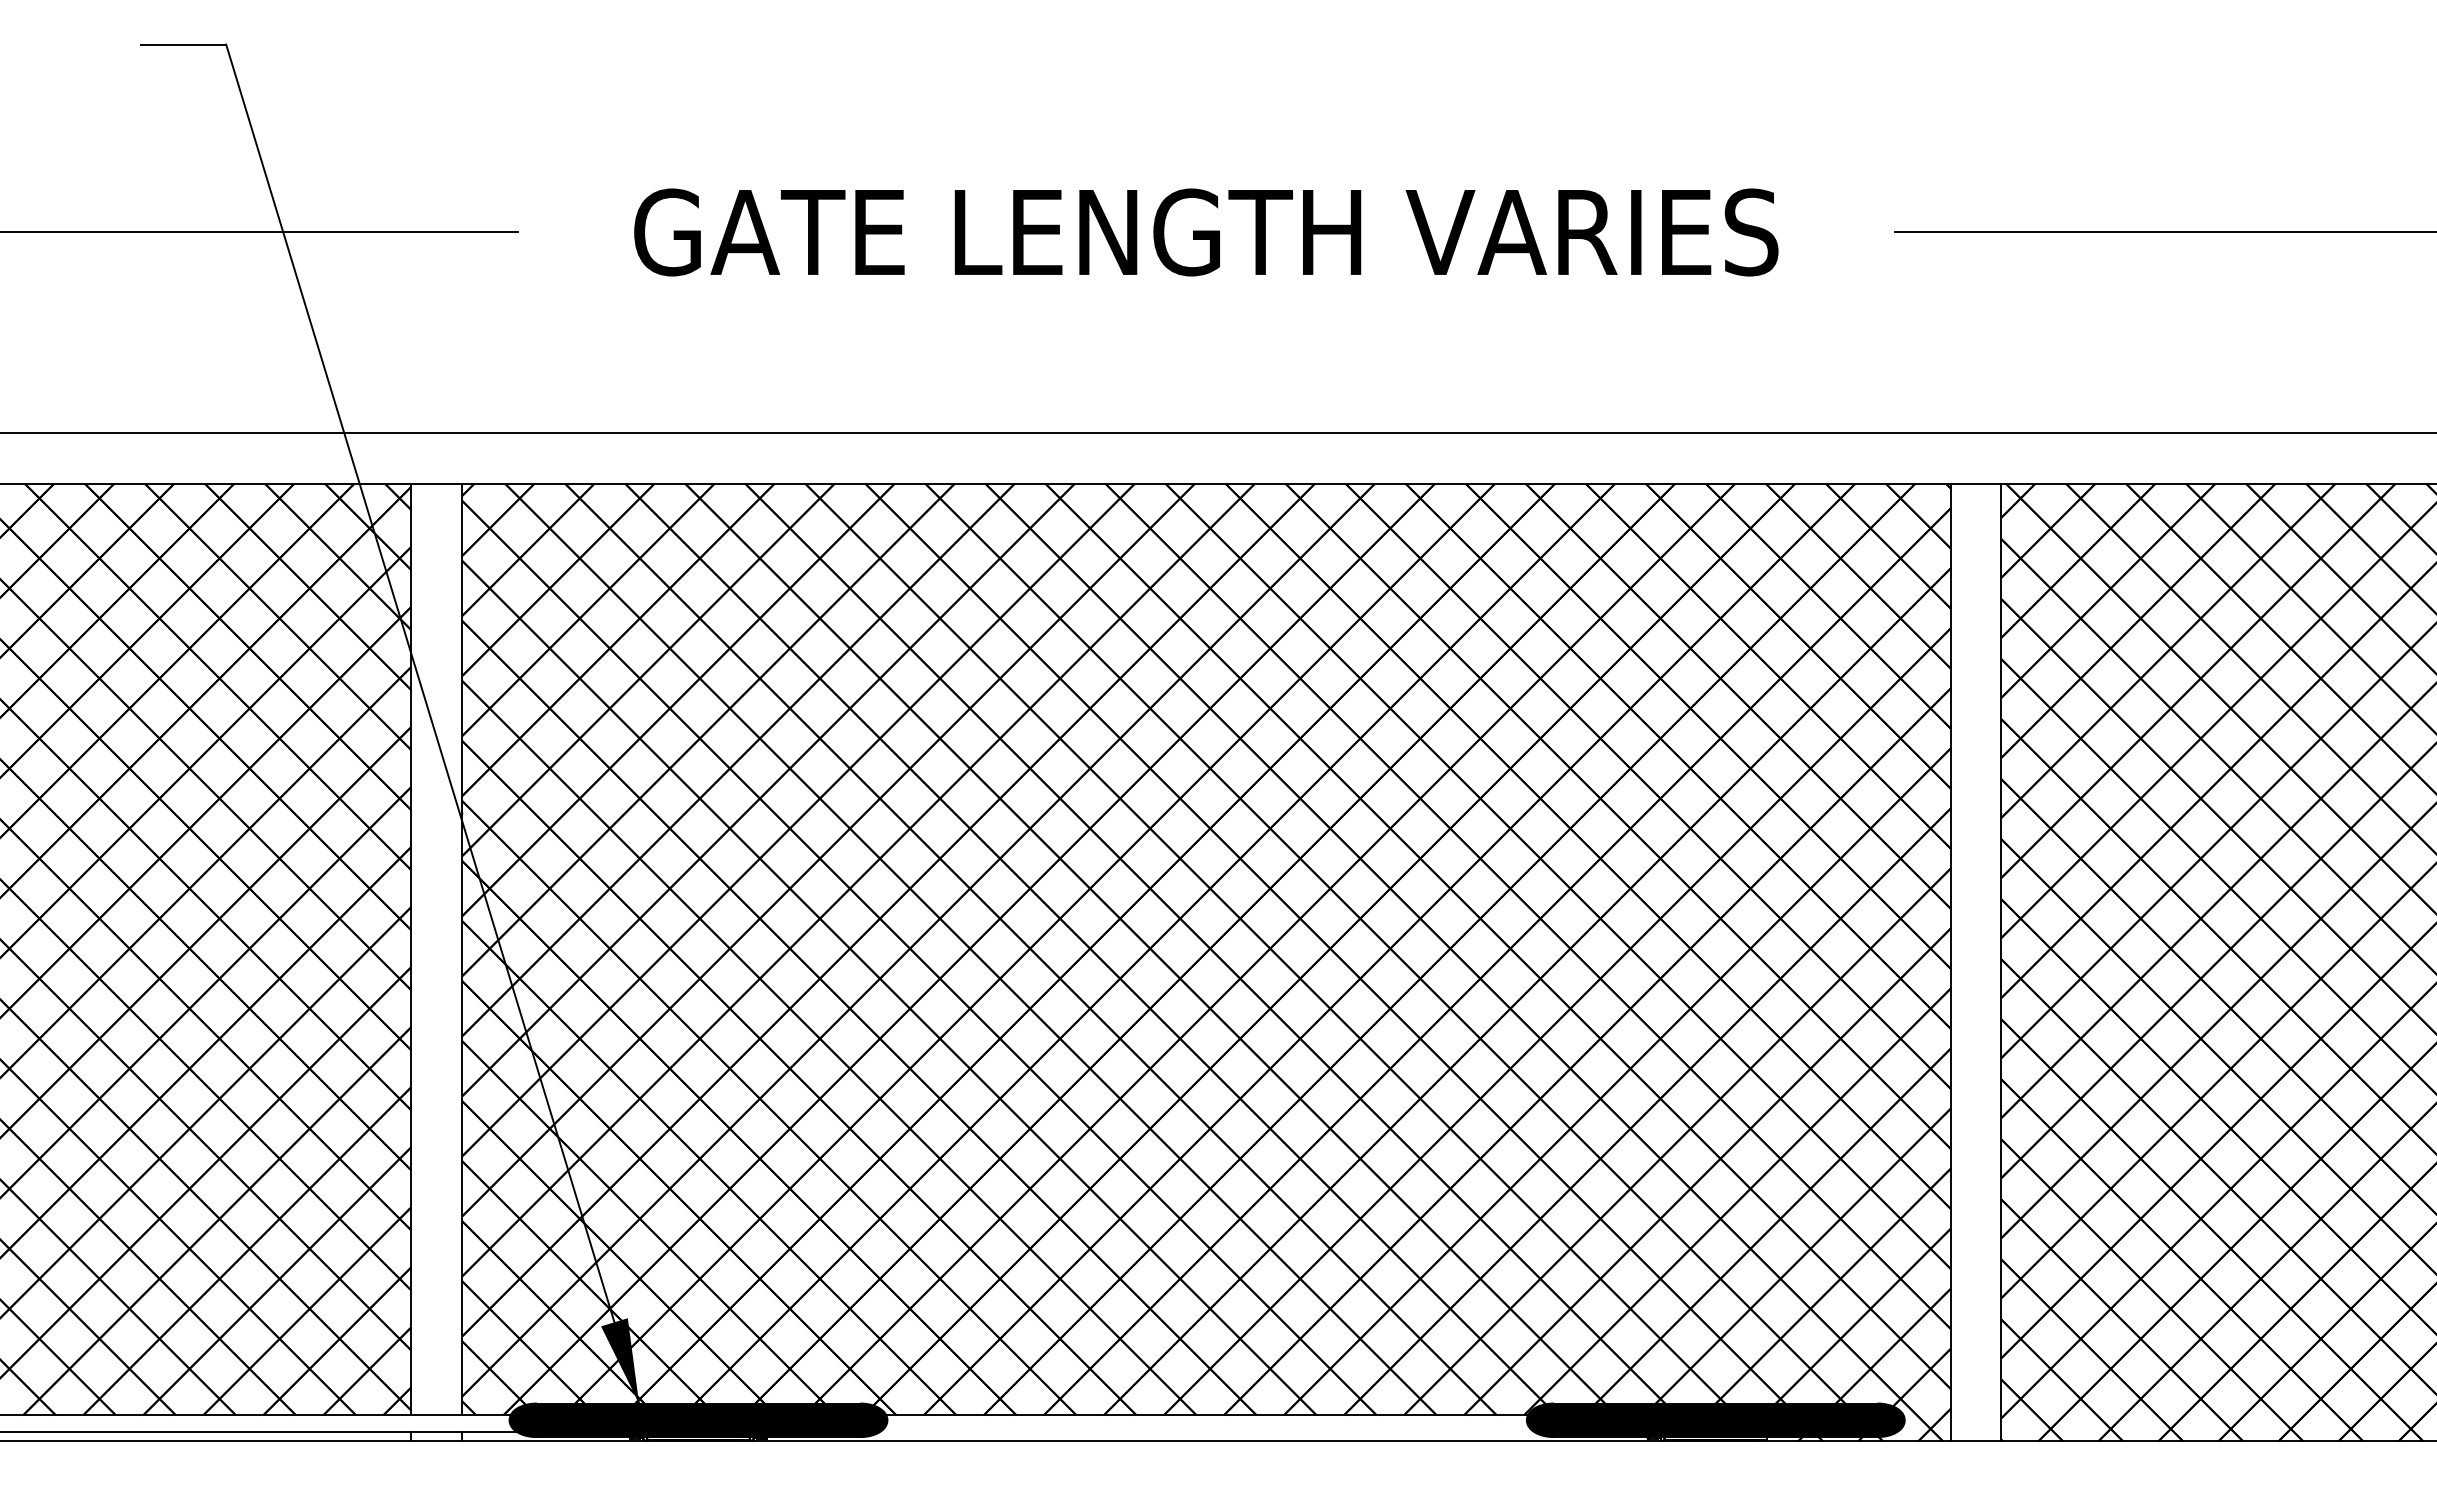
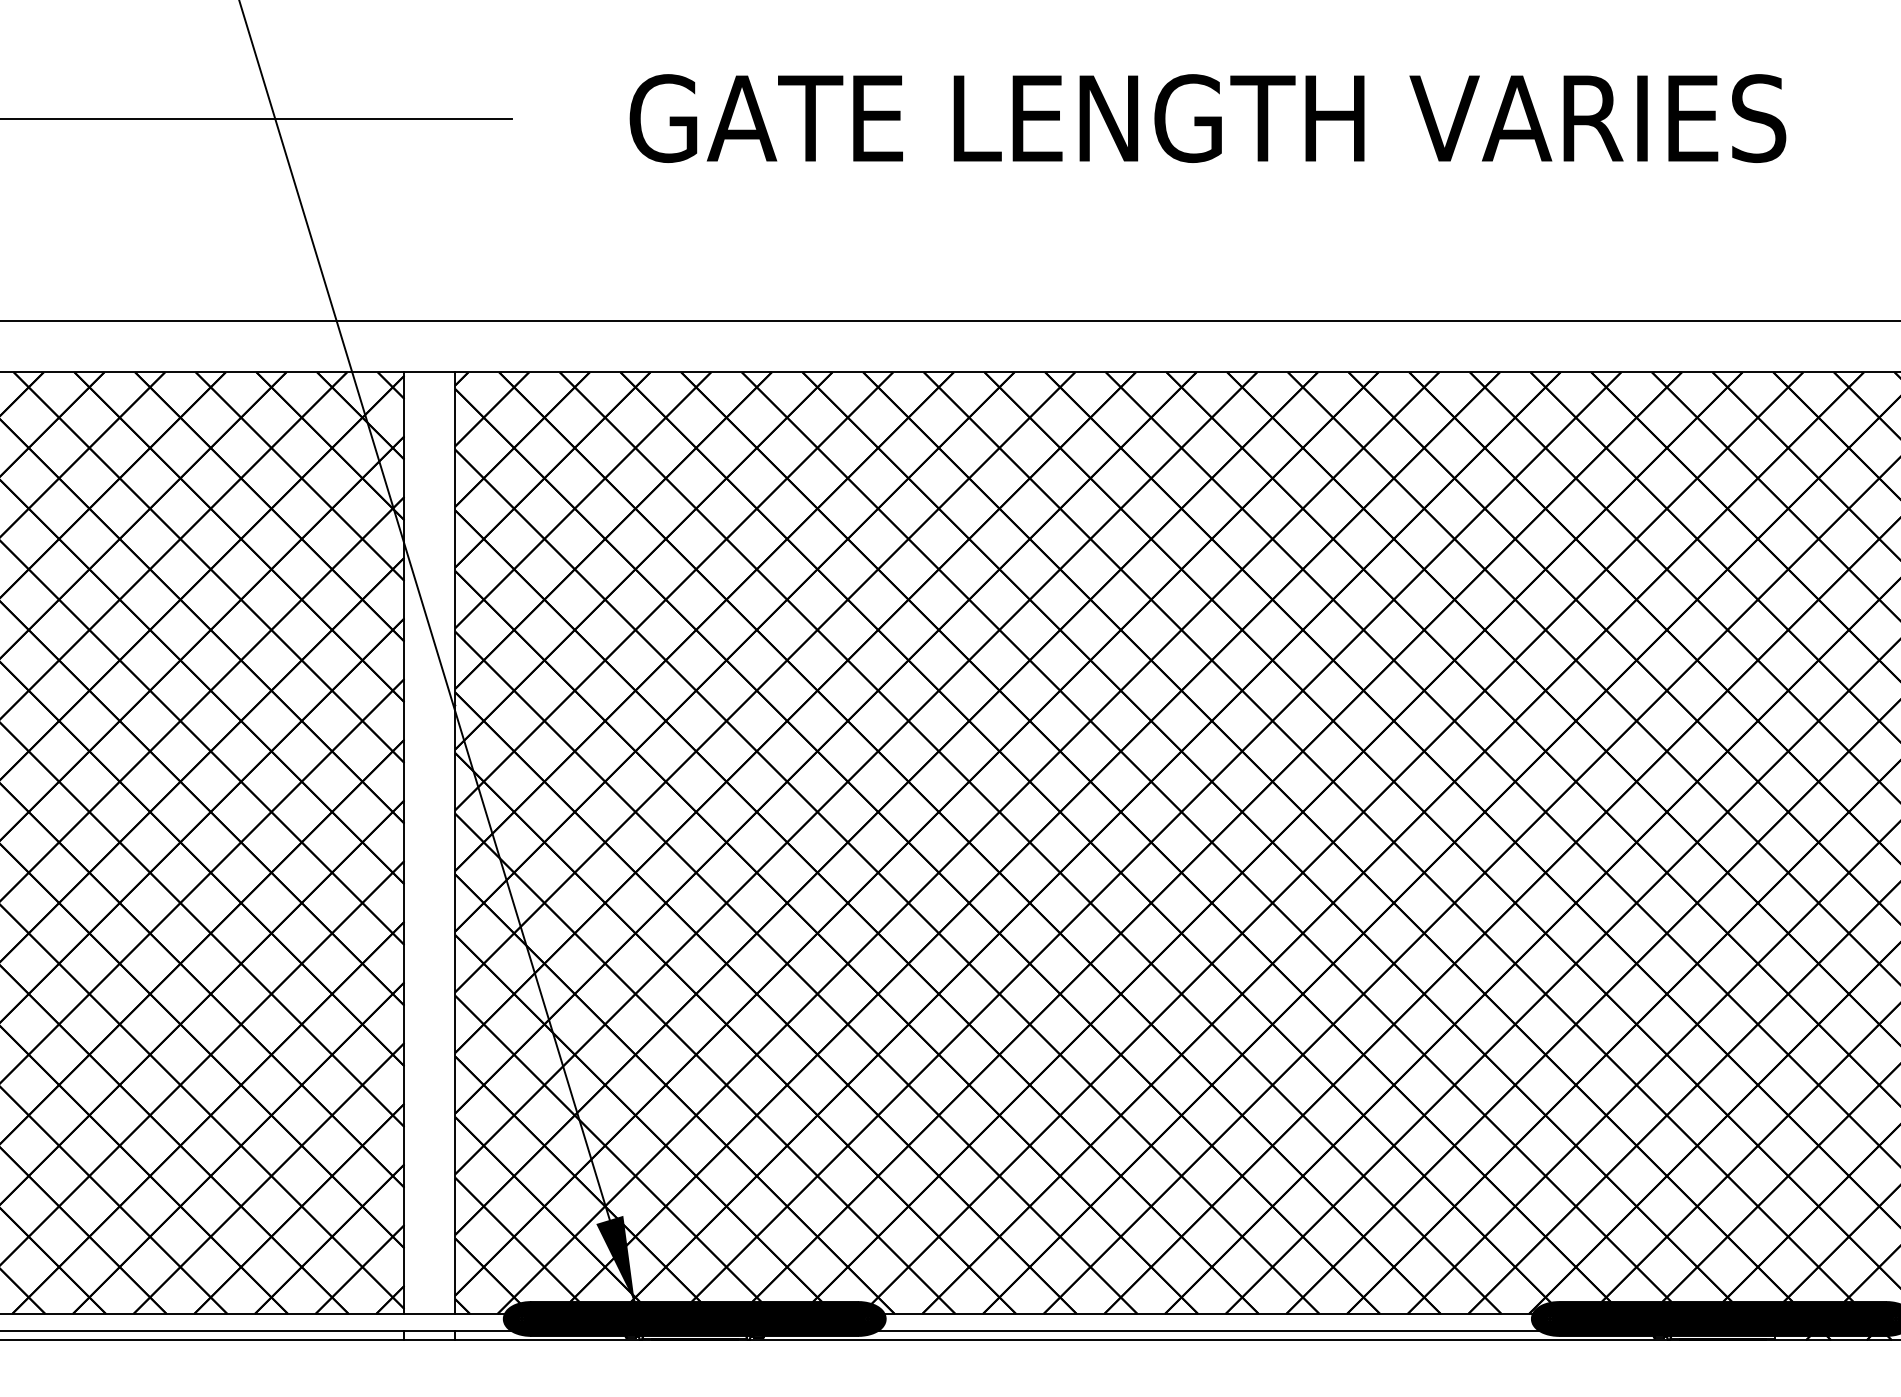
line: (1207, 1432) -> (1209, 1331), added

